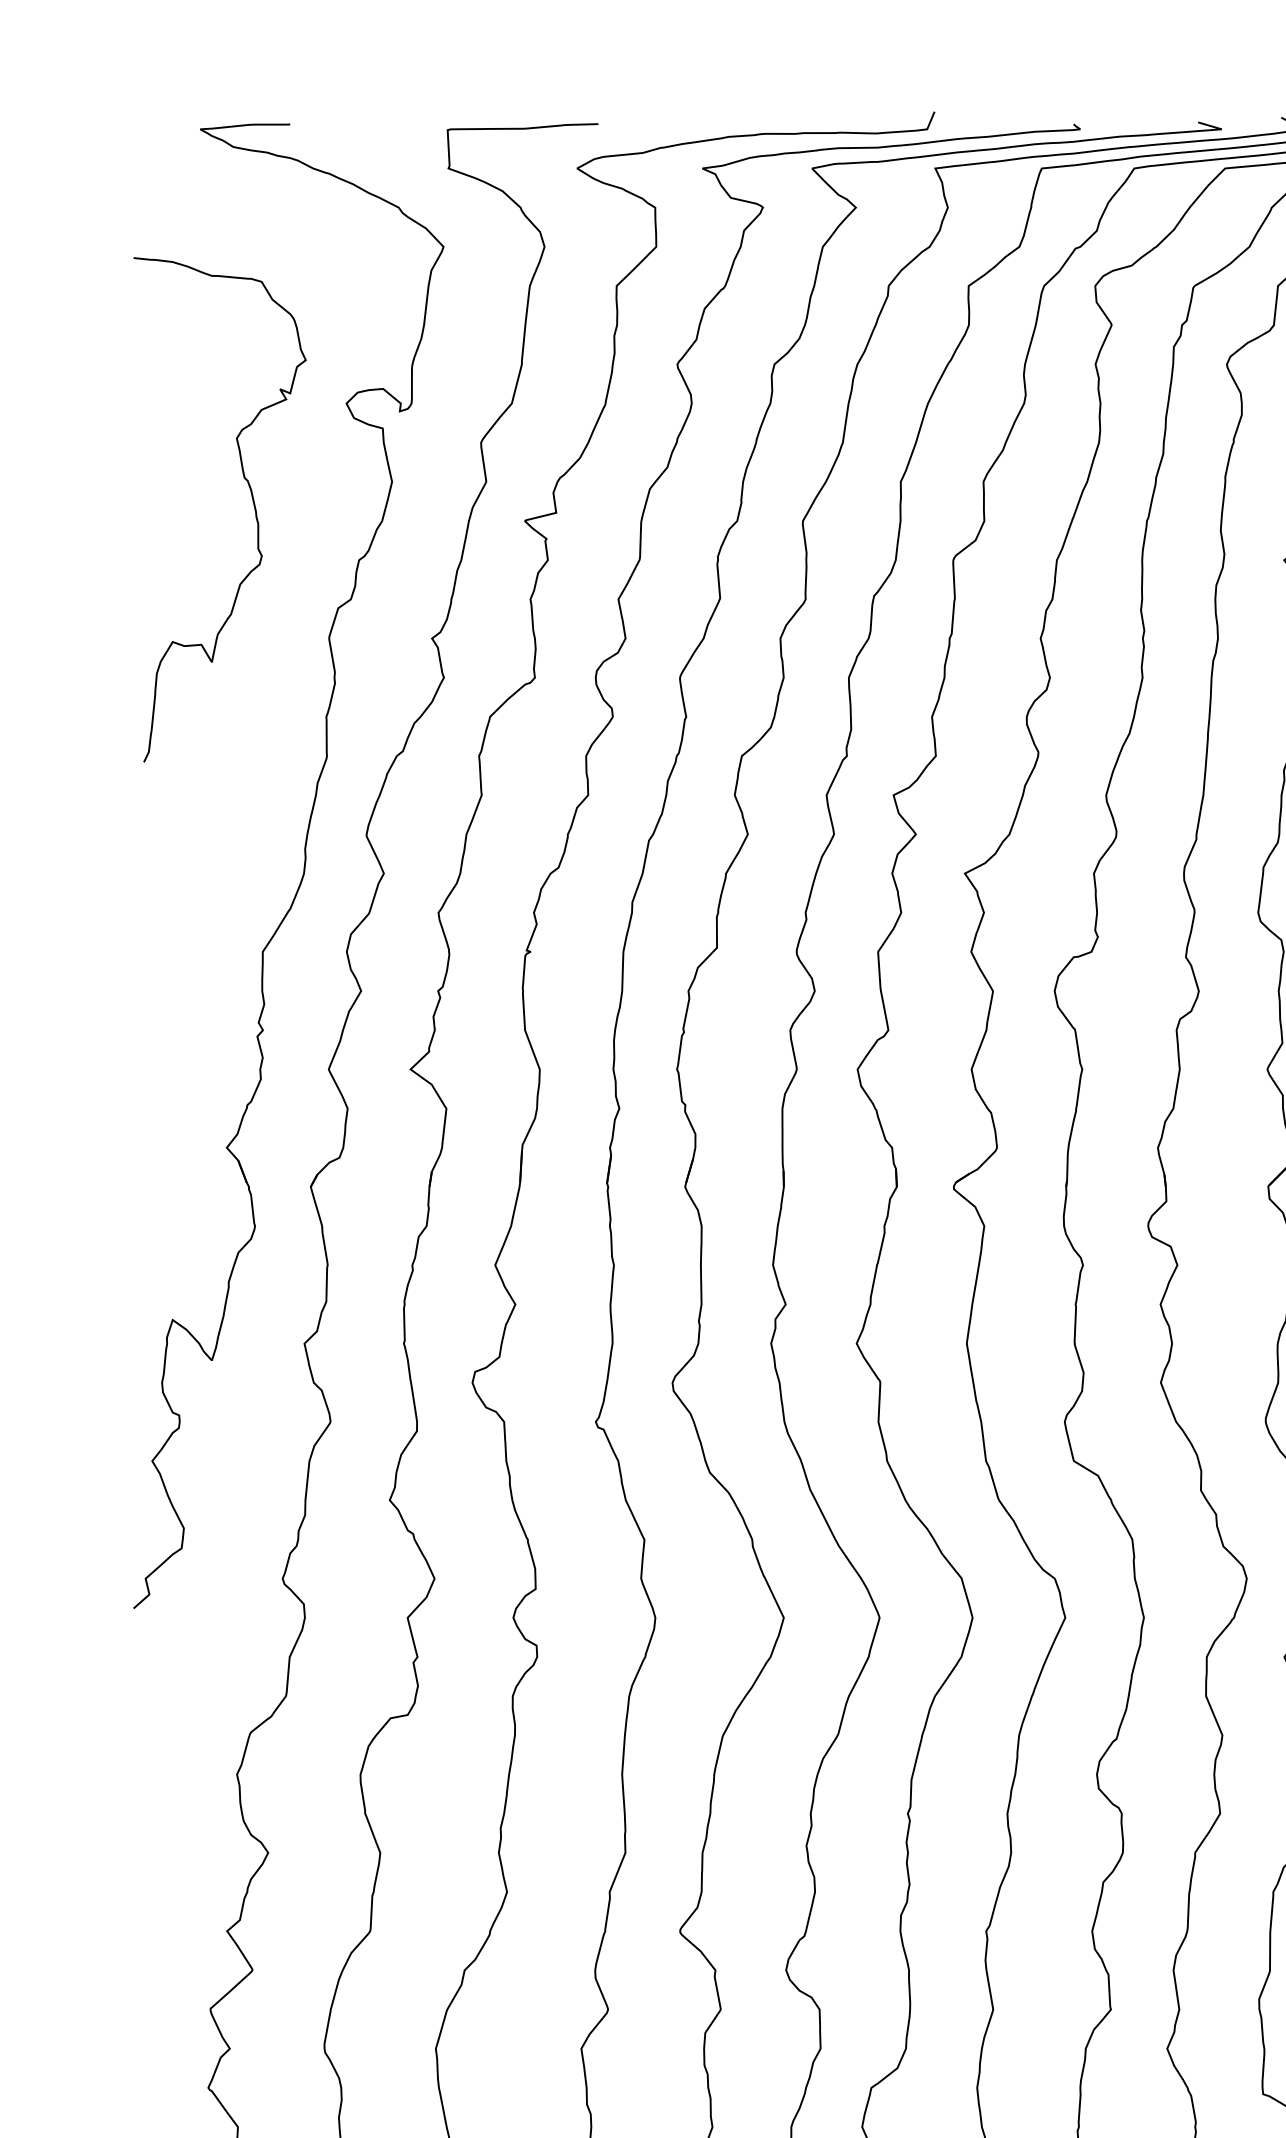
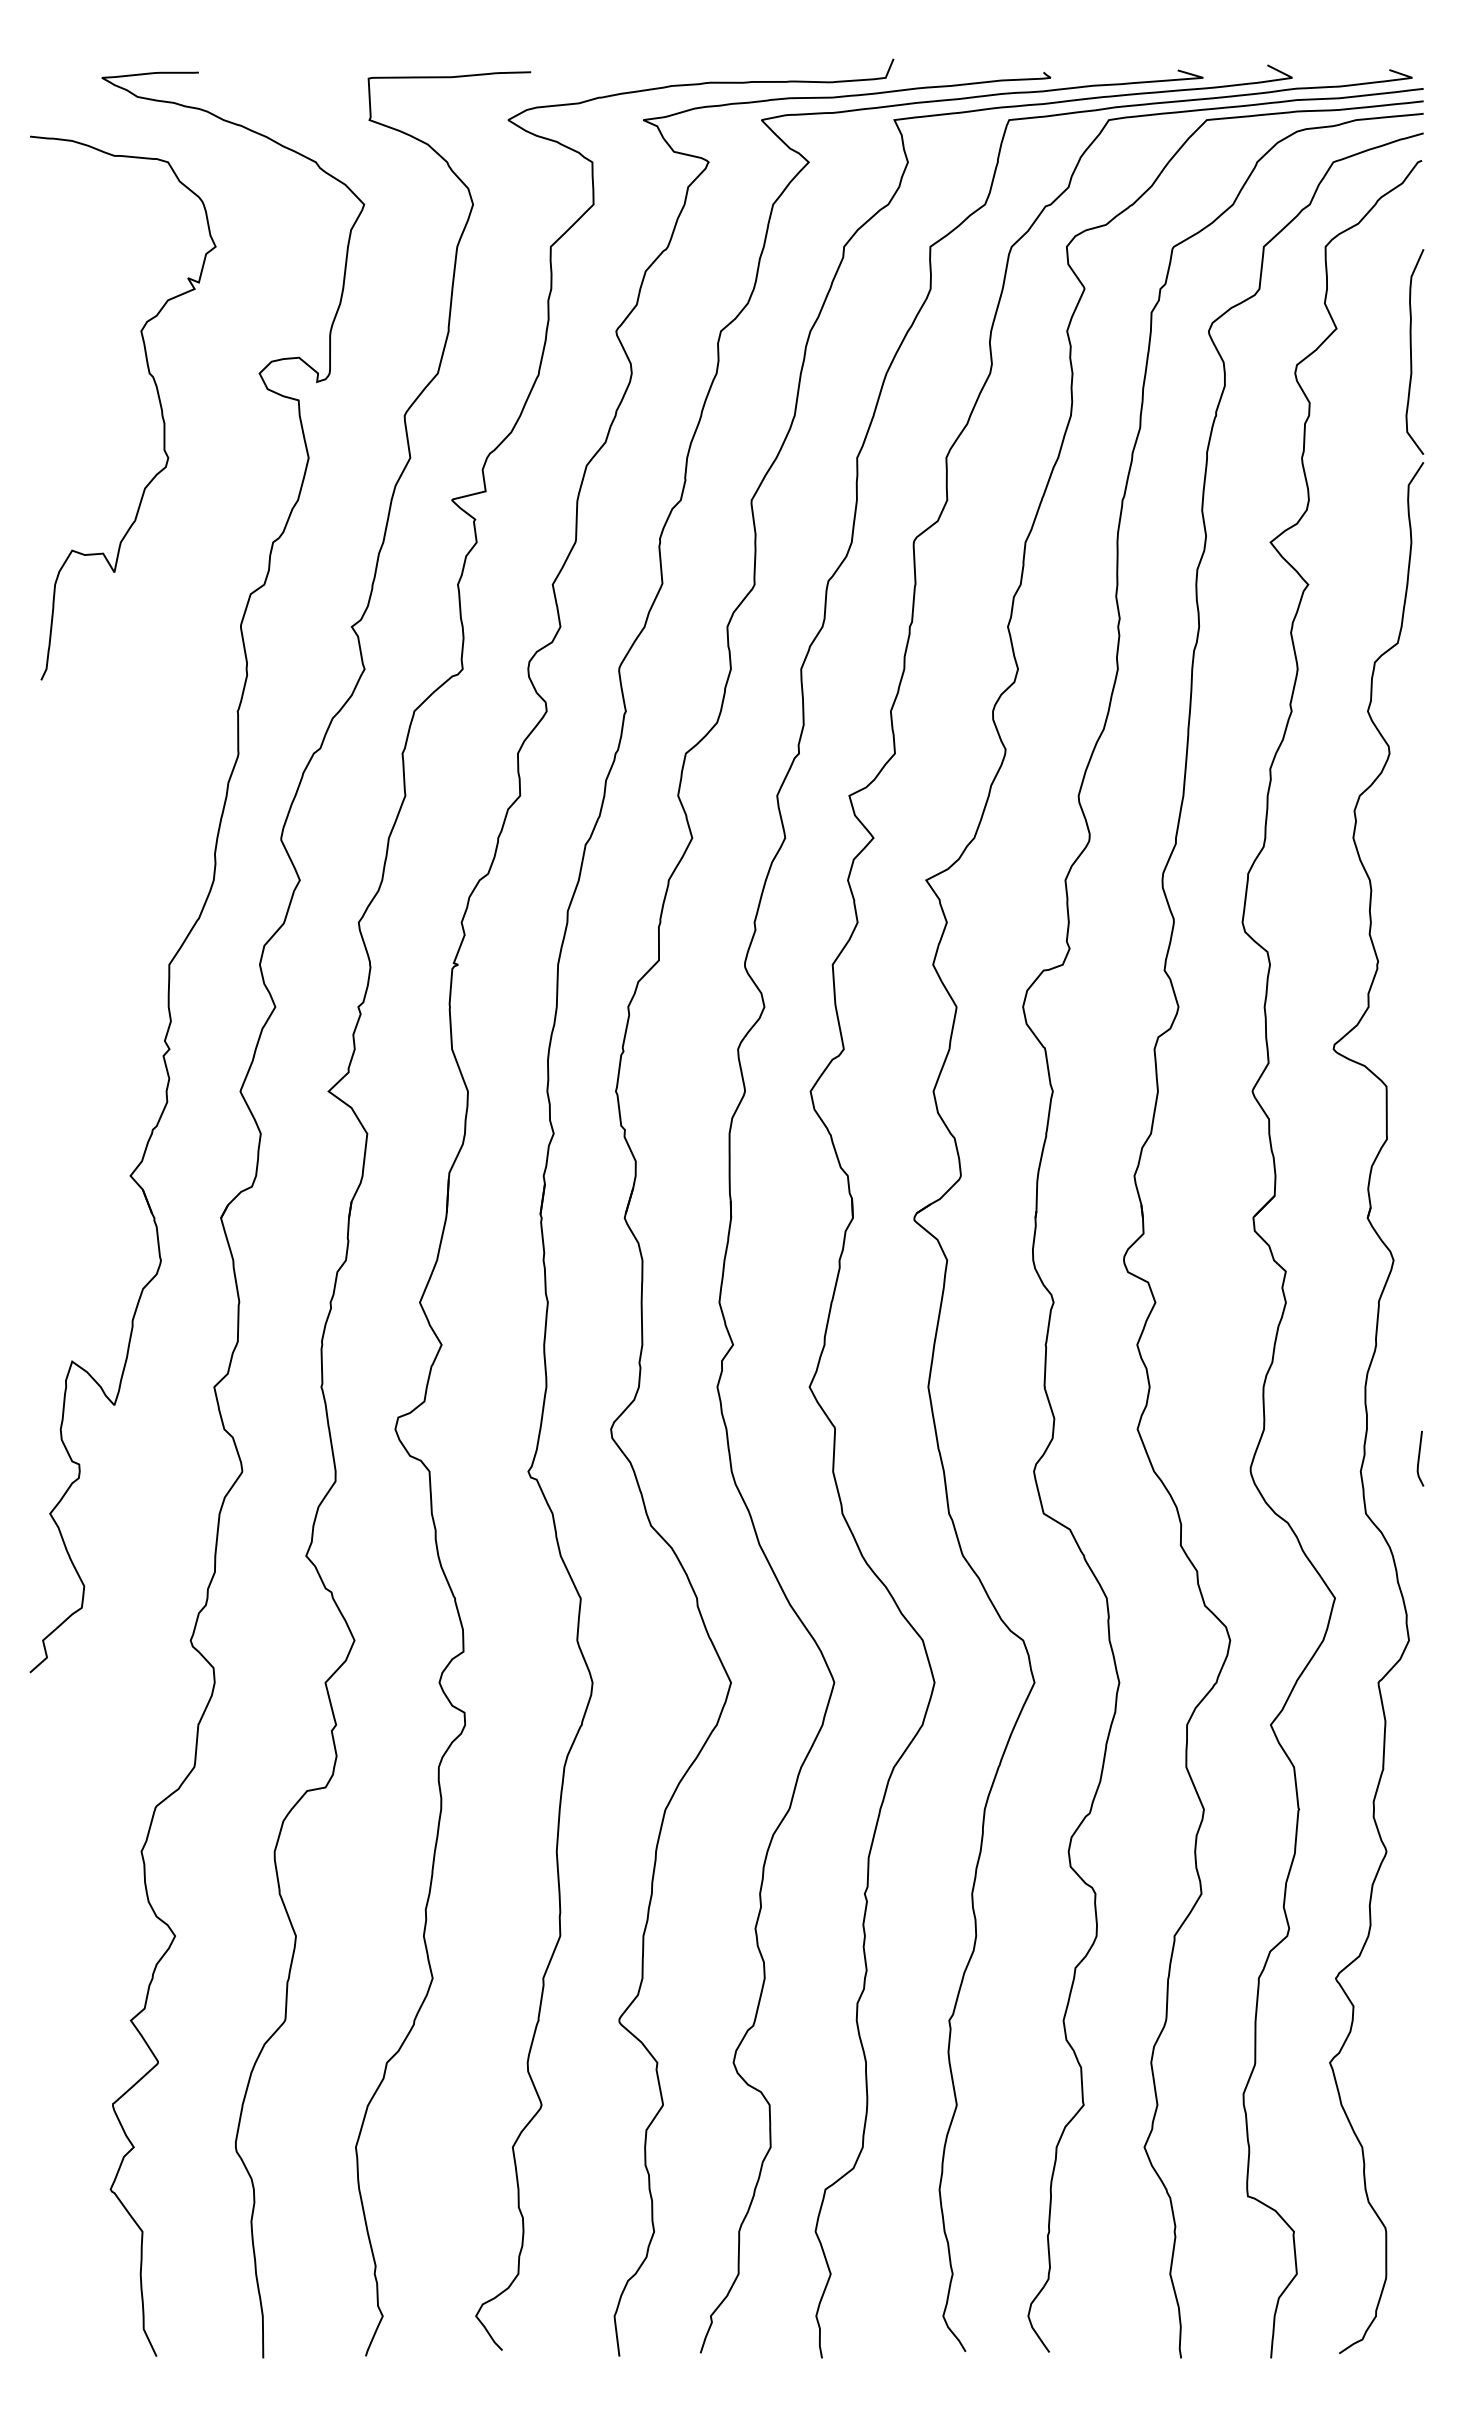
curve: (252, 502) -> (158, 400), moved

